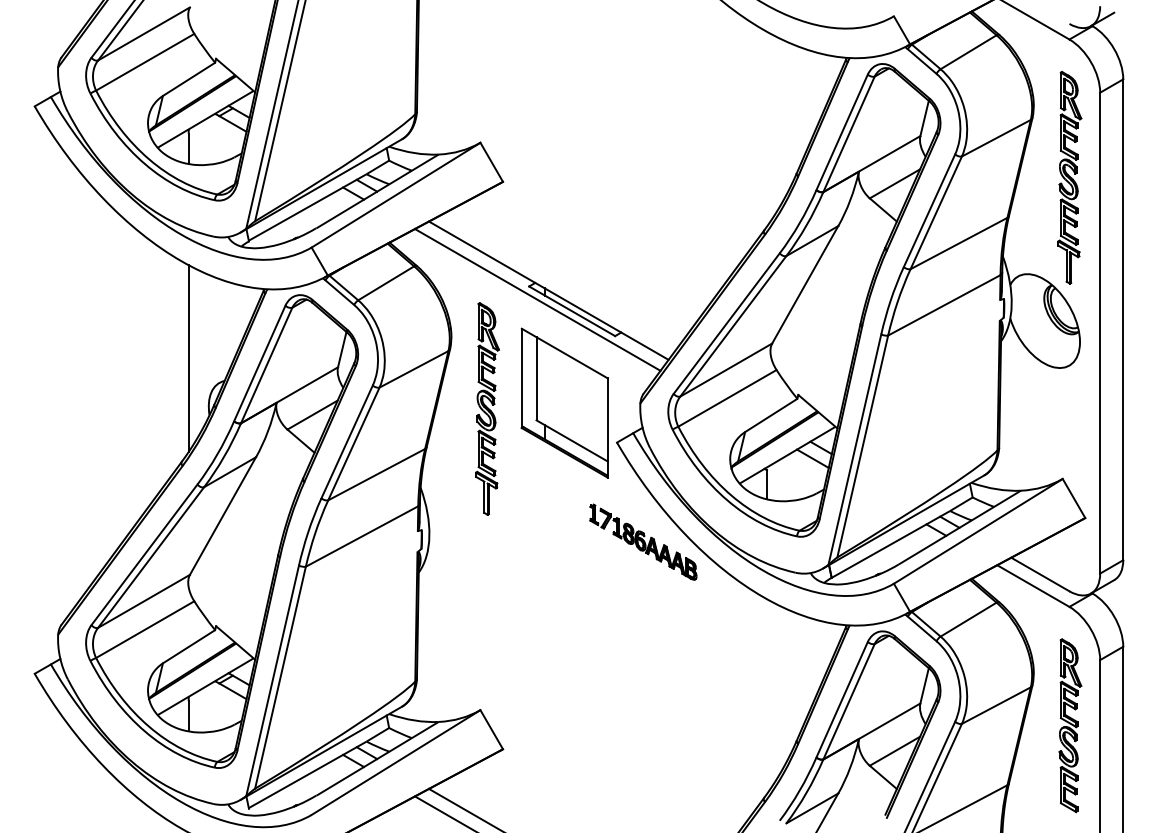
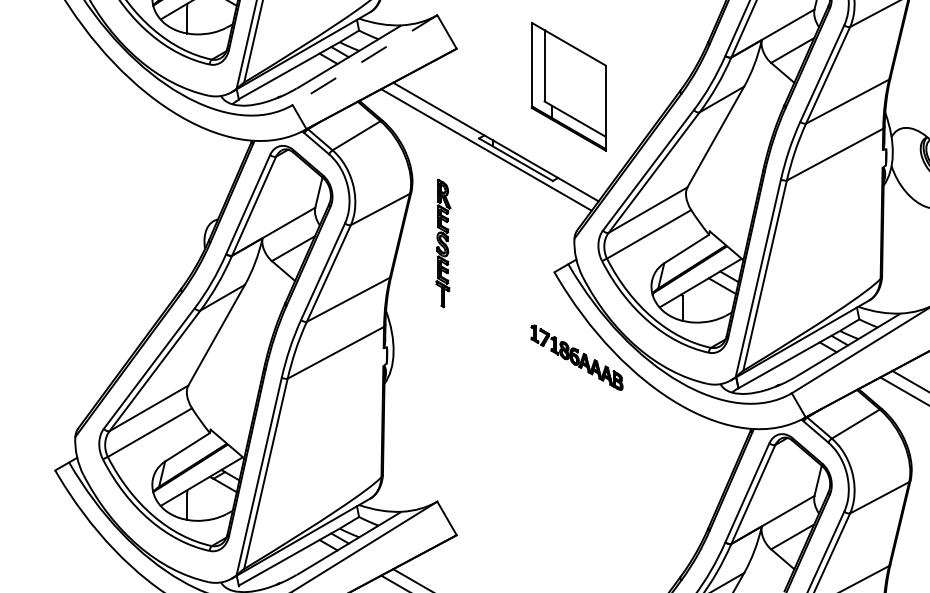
line: (395, 195) -> (364, 60), solid -> dashed
line: (188, 358) -> (187, 200), removed
part: (564, 402) -> (568, 86), moved
part: (487, 408) -> (443, 243), size x0.7

